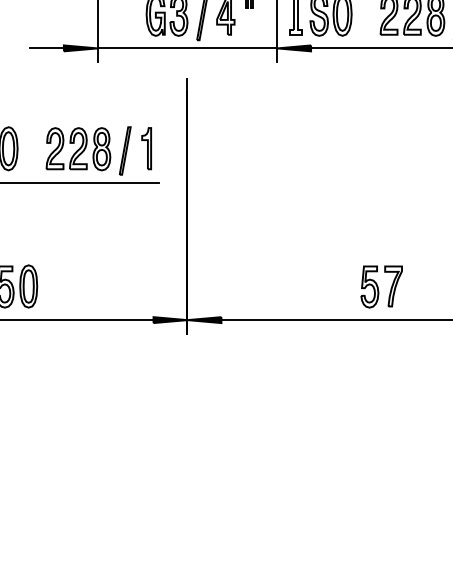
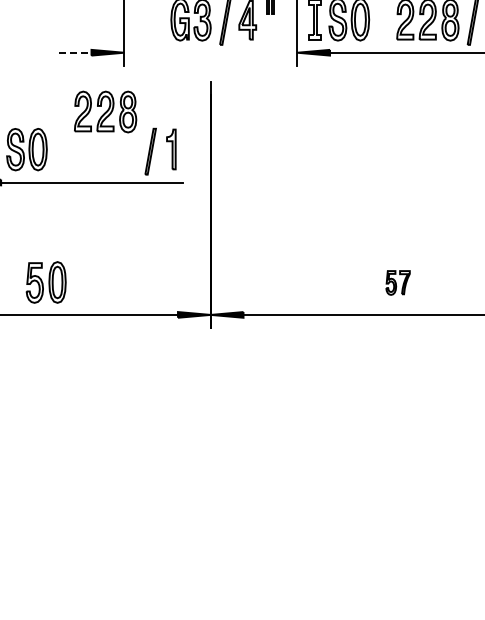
line: (47, 48) -> (75, 52), solid -> dashed
line: (187, 48) -> (210, 52), removed
part: (78, 148) -> (105, 111), moved
part: (381, 286) -> (397, 282), size x0.6

